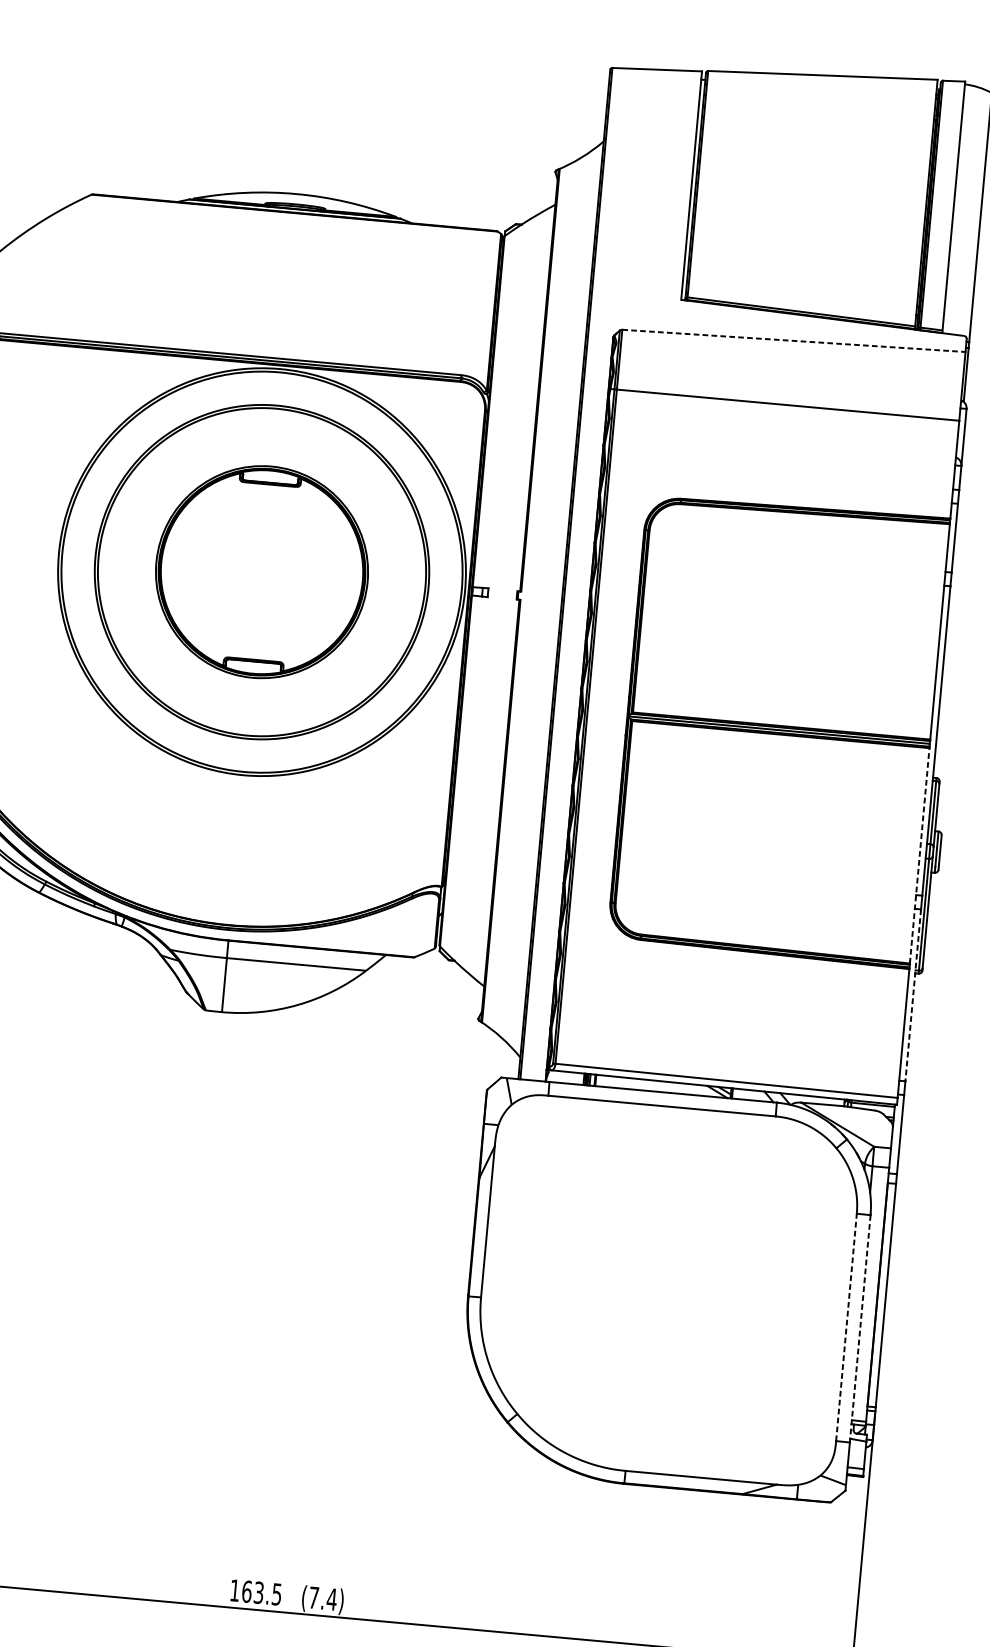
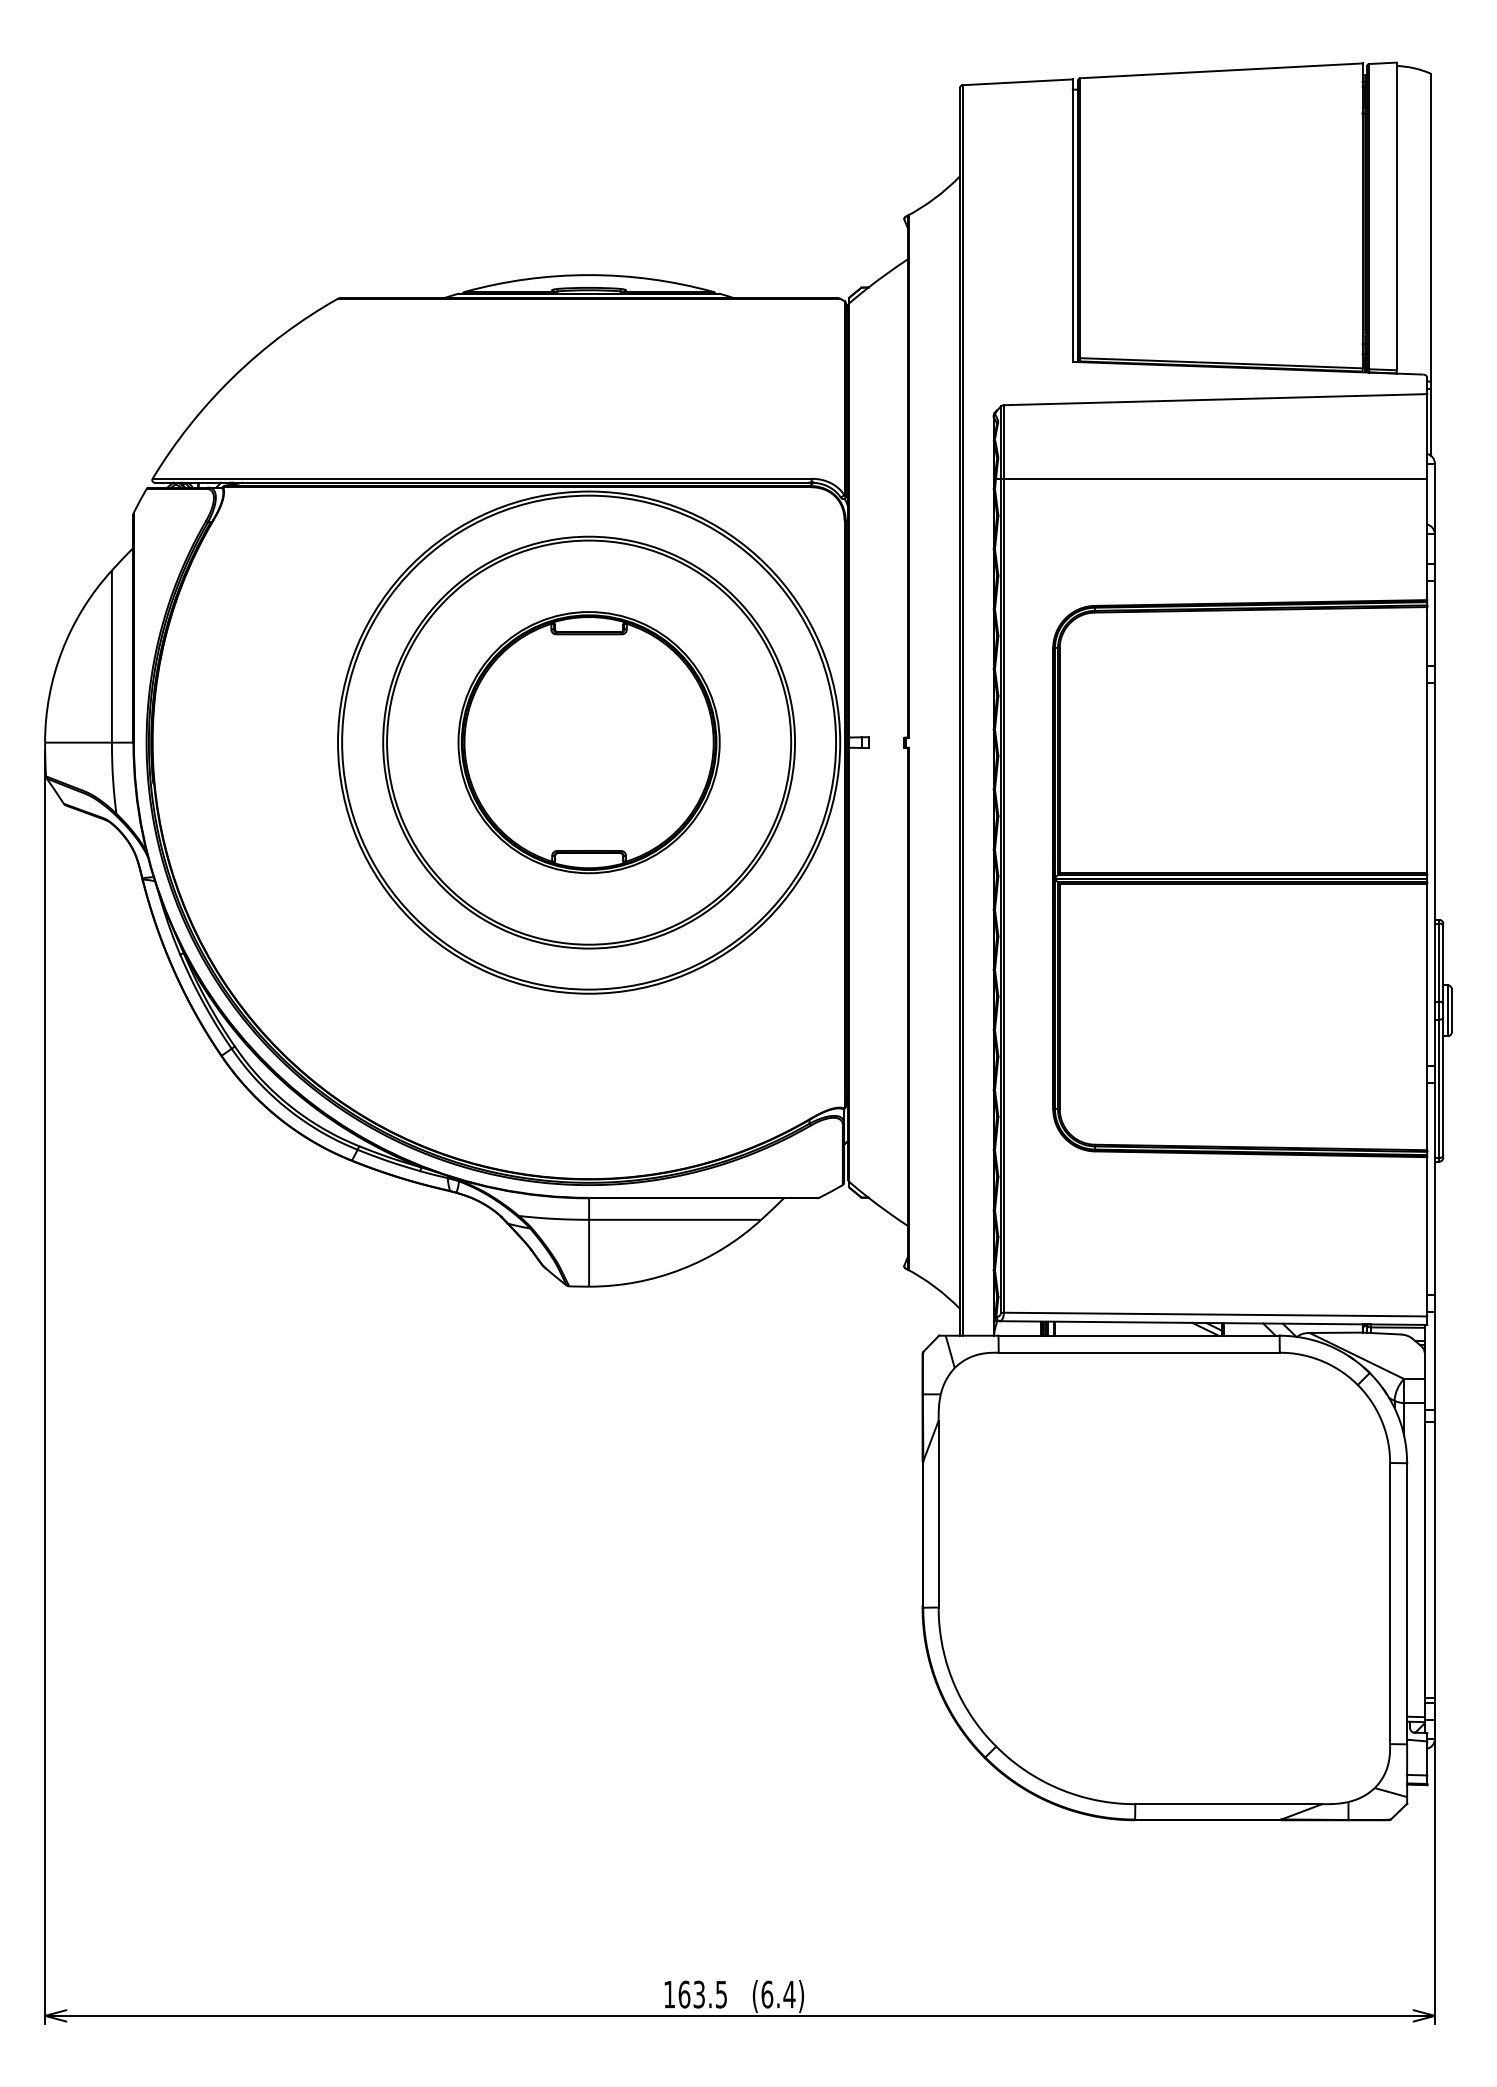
line: (793, 340) -> (1215, 399), dashed -> solid
line: (919, 855) -> (1427, 1016), dashed -> solid
line: (912, 995) -> (1434, 1189), dashed -> solid
line: (846, 1327) -> (1390, 1603), dashed -> solid
line: (860, 1328) -> (1407, 1603), dashed -> solid
text: (314, 1597) -> (767, 1994), (7.4) -> (6.4)

